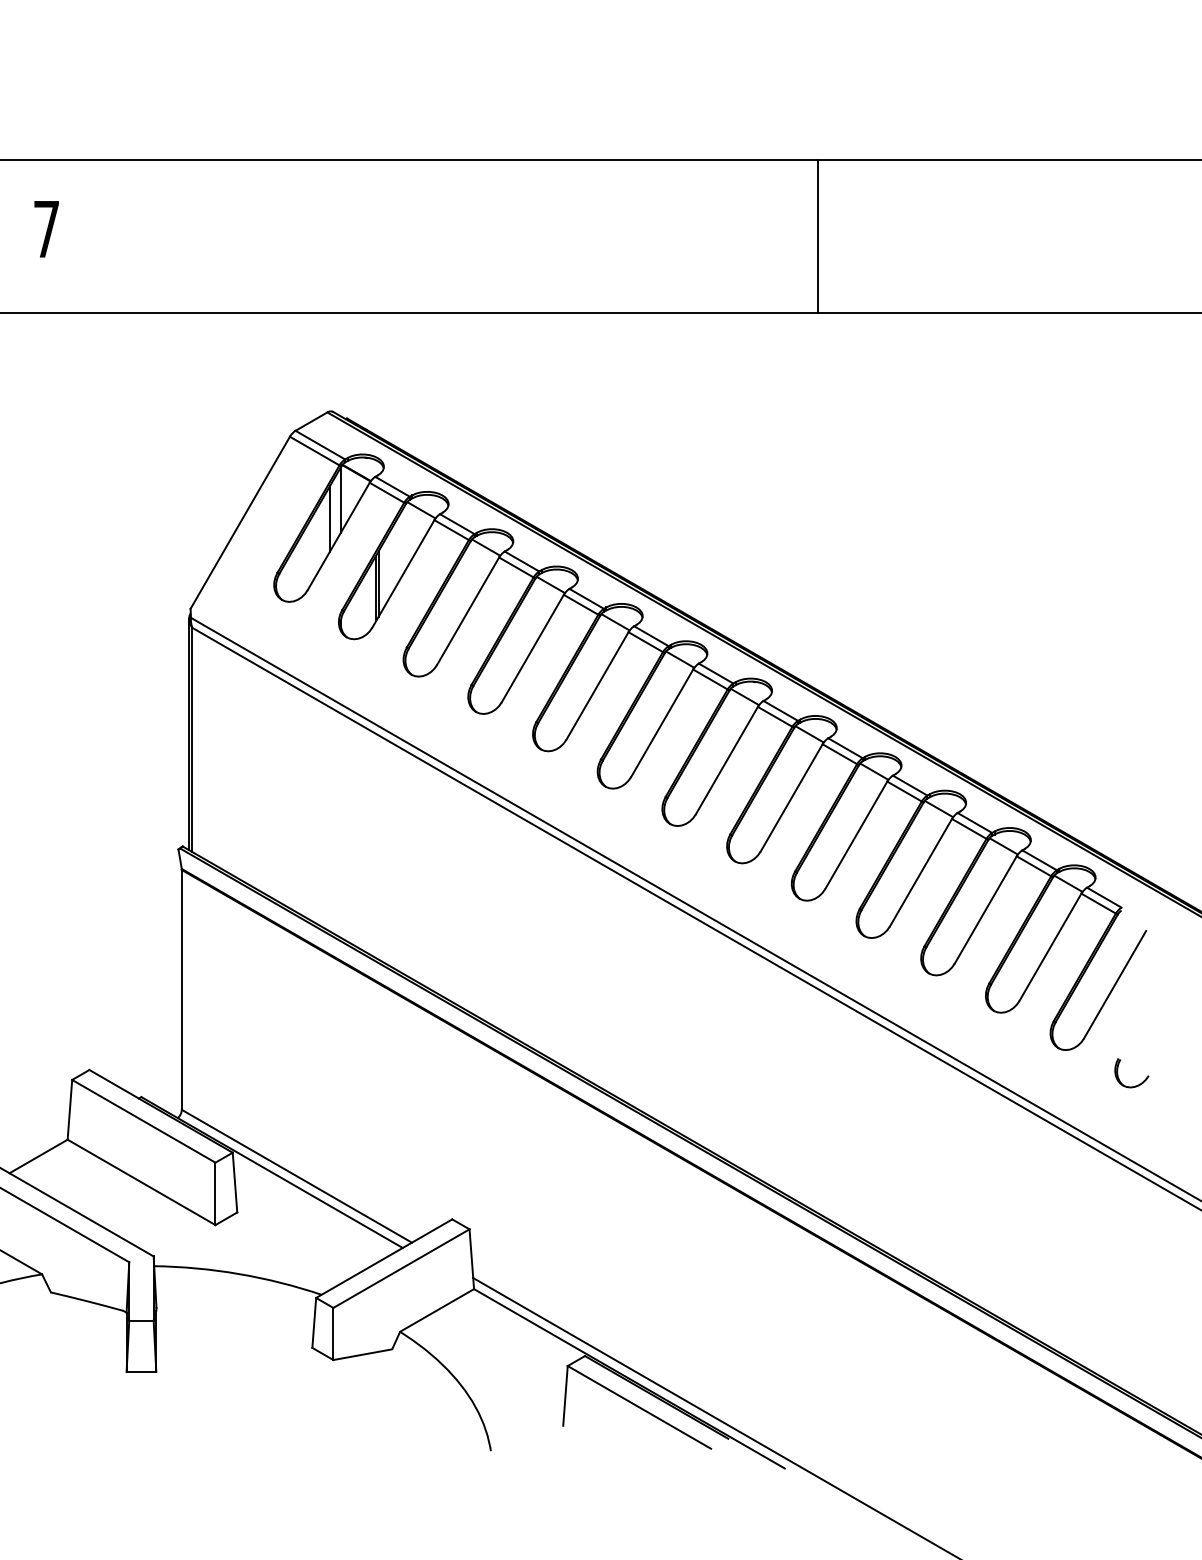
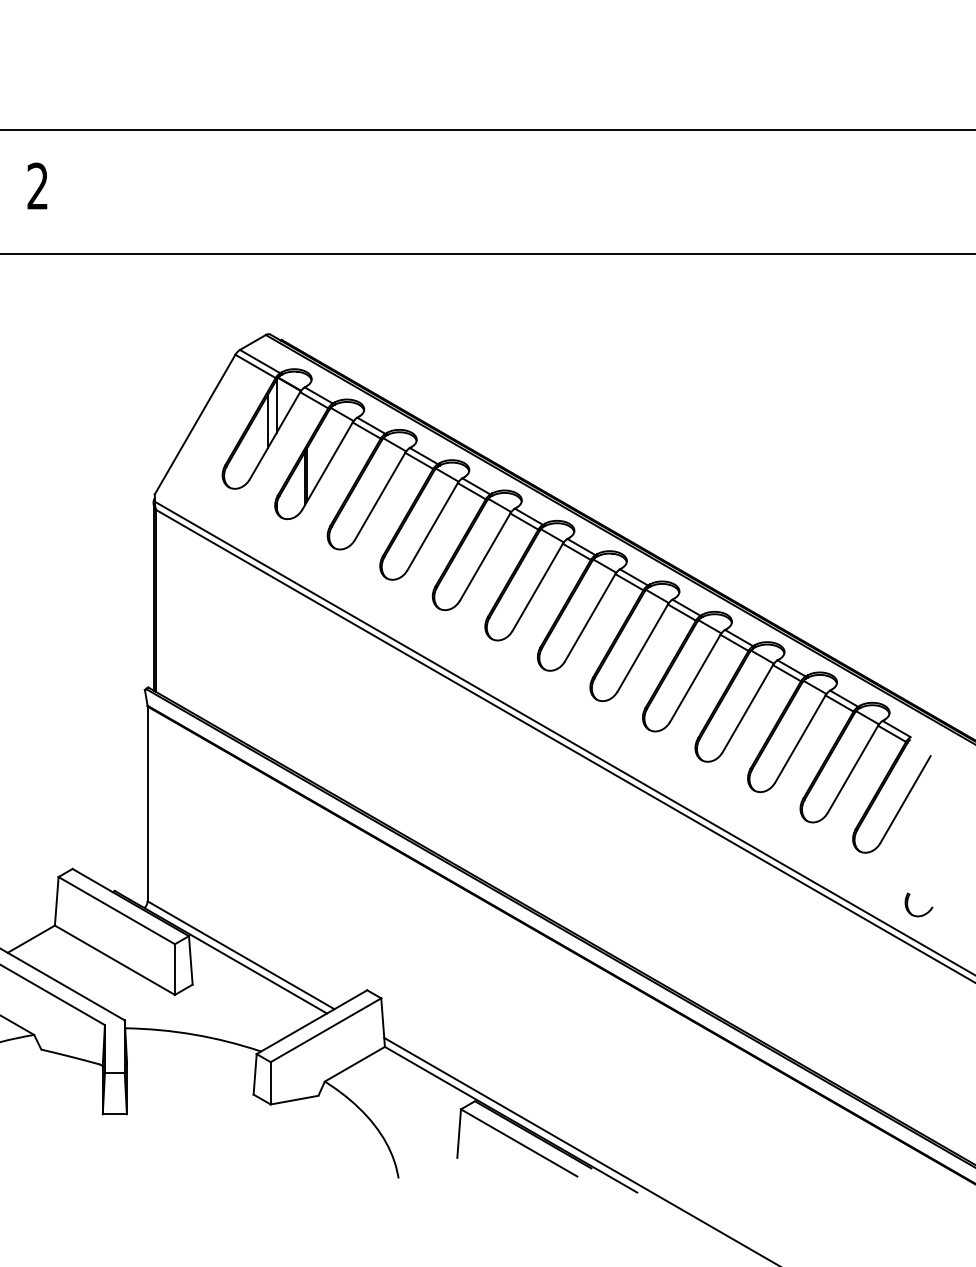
text: (46, 228) -> (37, 185), 7 -> 2
line: (818, 236) -> (664, 192), removed
part: (1137, 1084) -> (923, 914), moved

